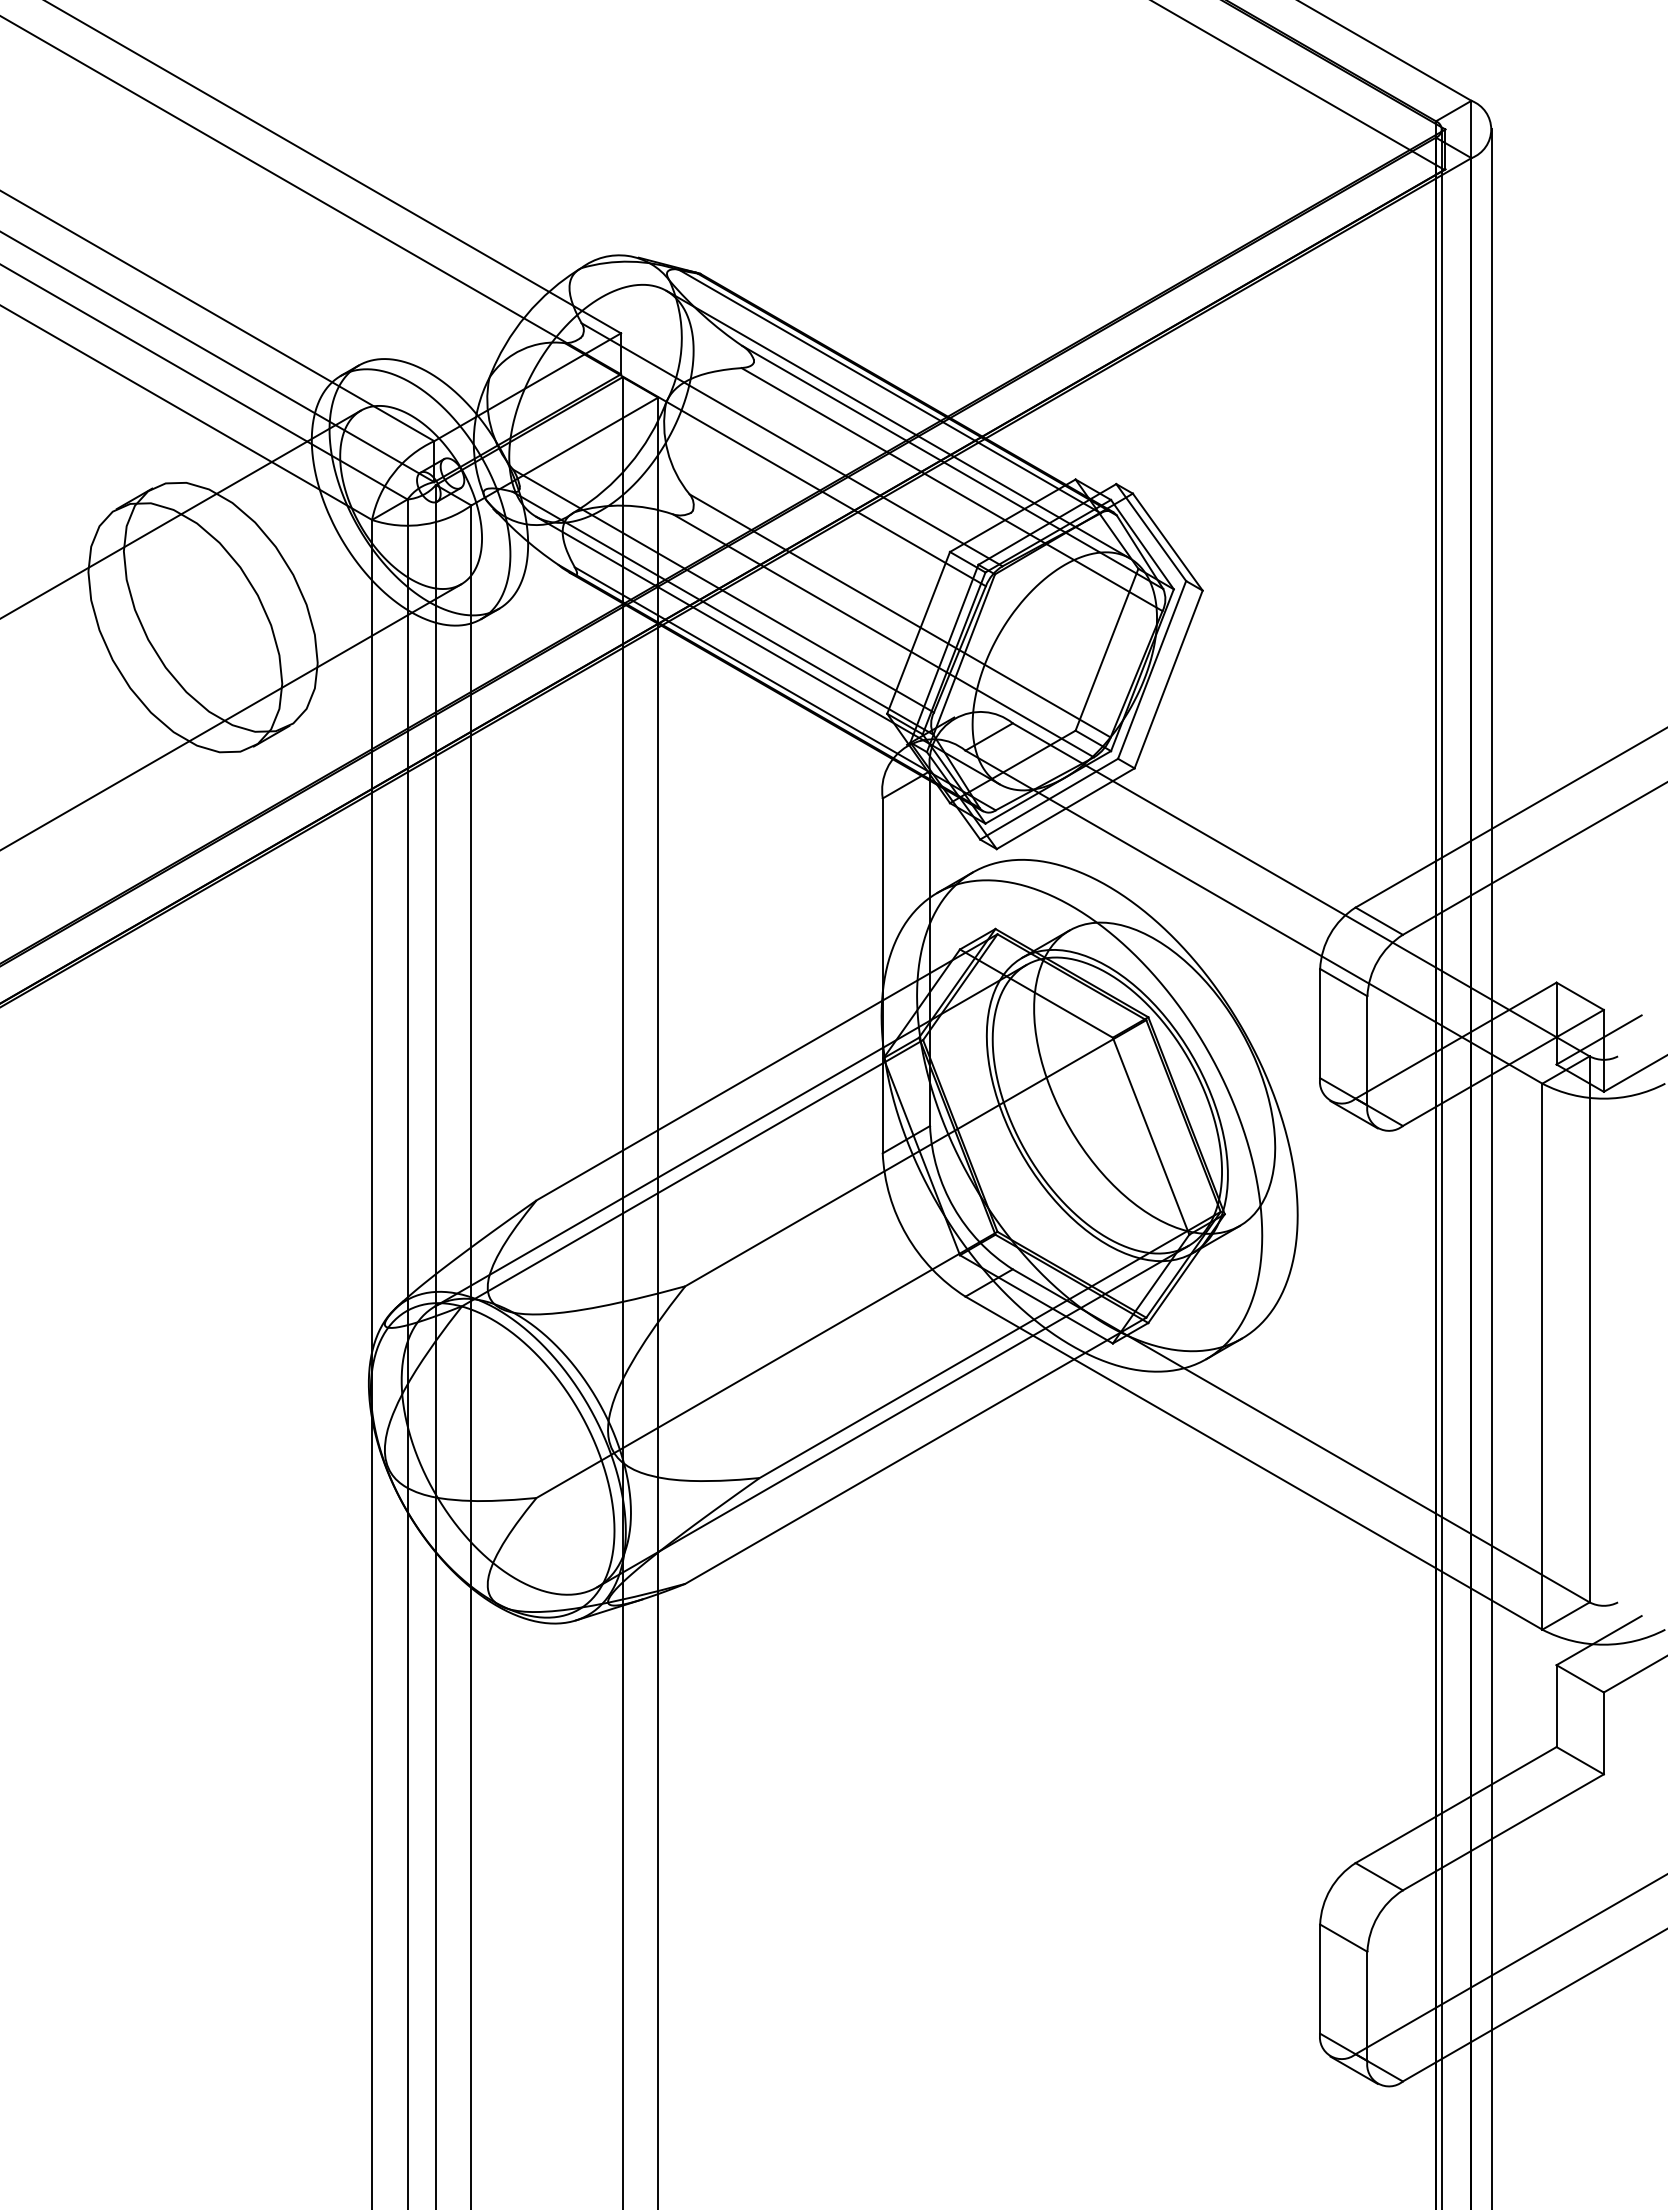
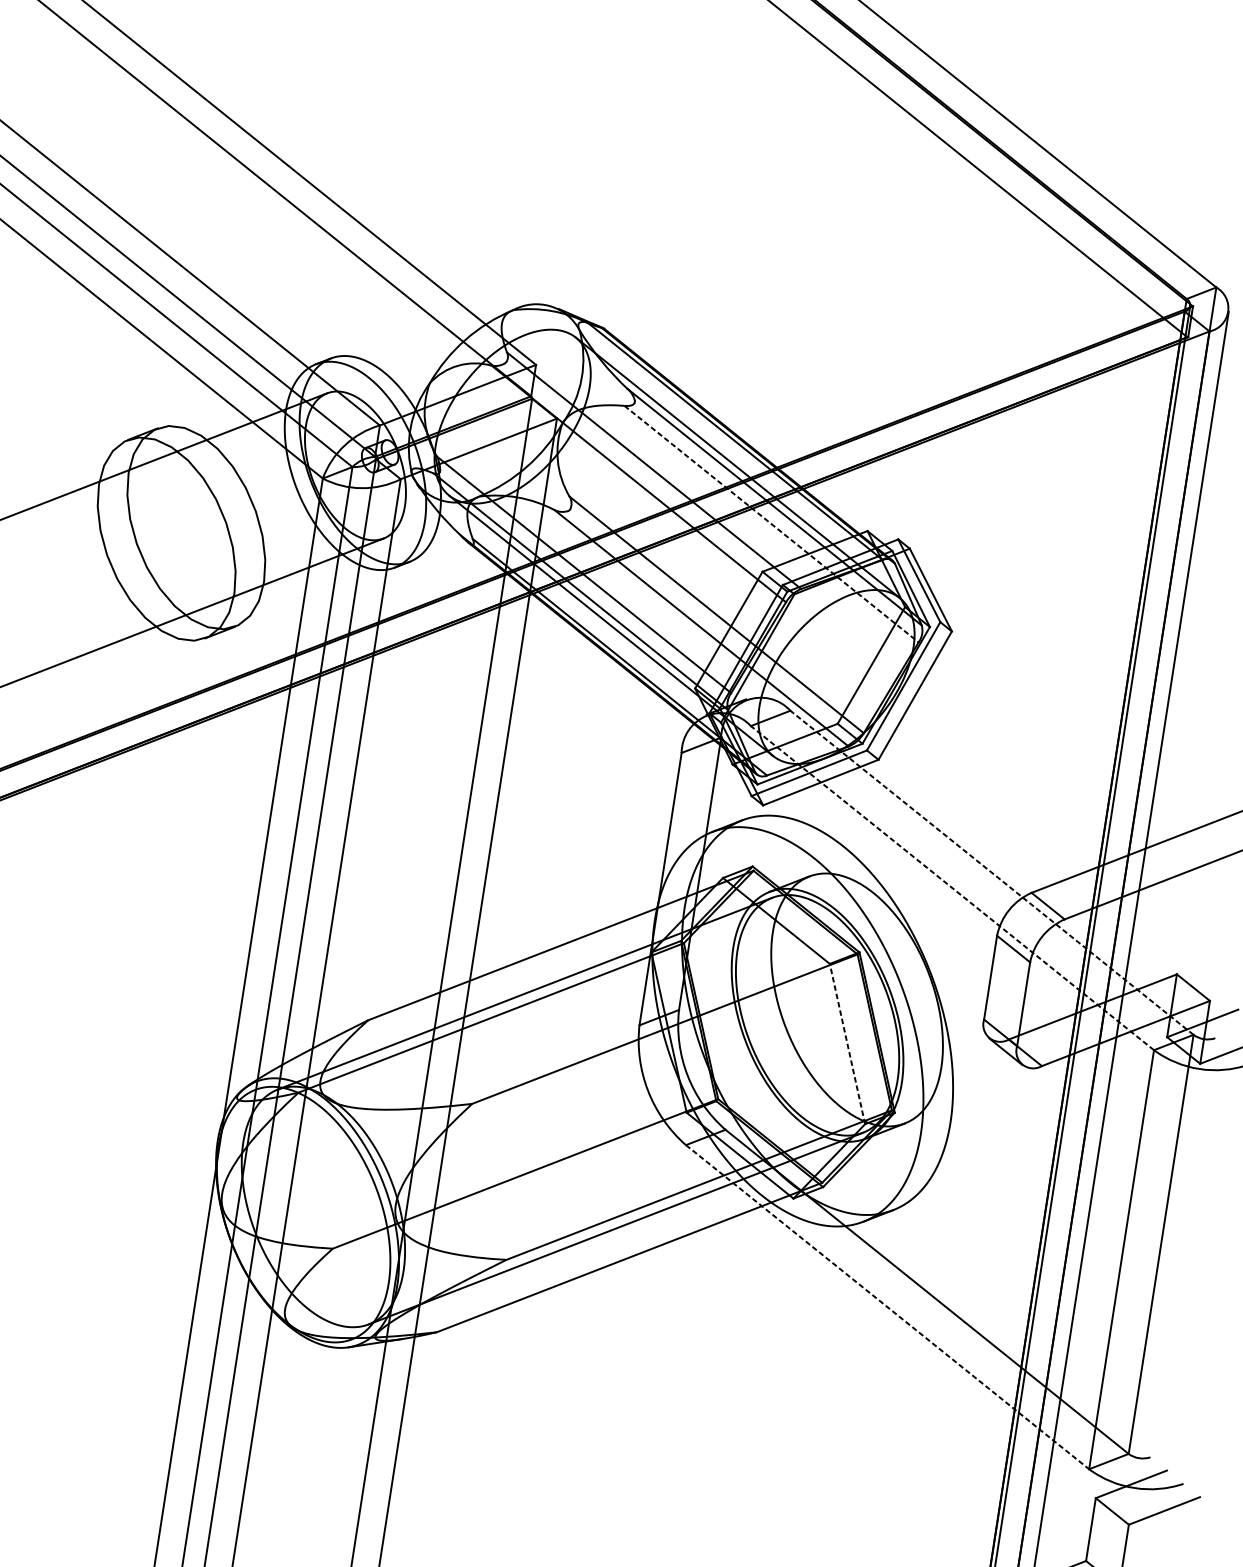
line: (952, 489) -> (771, 524), solid -> dashed
line: (1300, 889) -> (991, 872), solid -> dashed
line: (1253, 916) -> (952, 887), solid -> dashed
line: (1151, 1136) -> (847, 1044), solid -> dashed
line: (1254, 1463) -> (887, 1307), solid -> dashed

